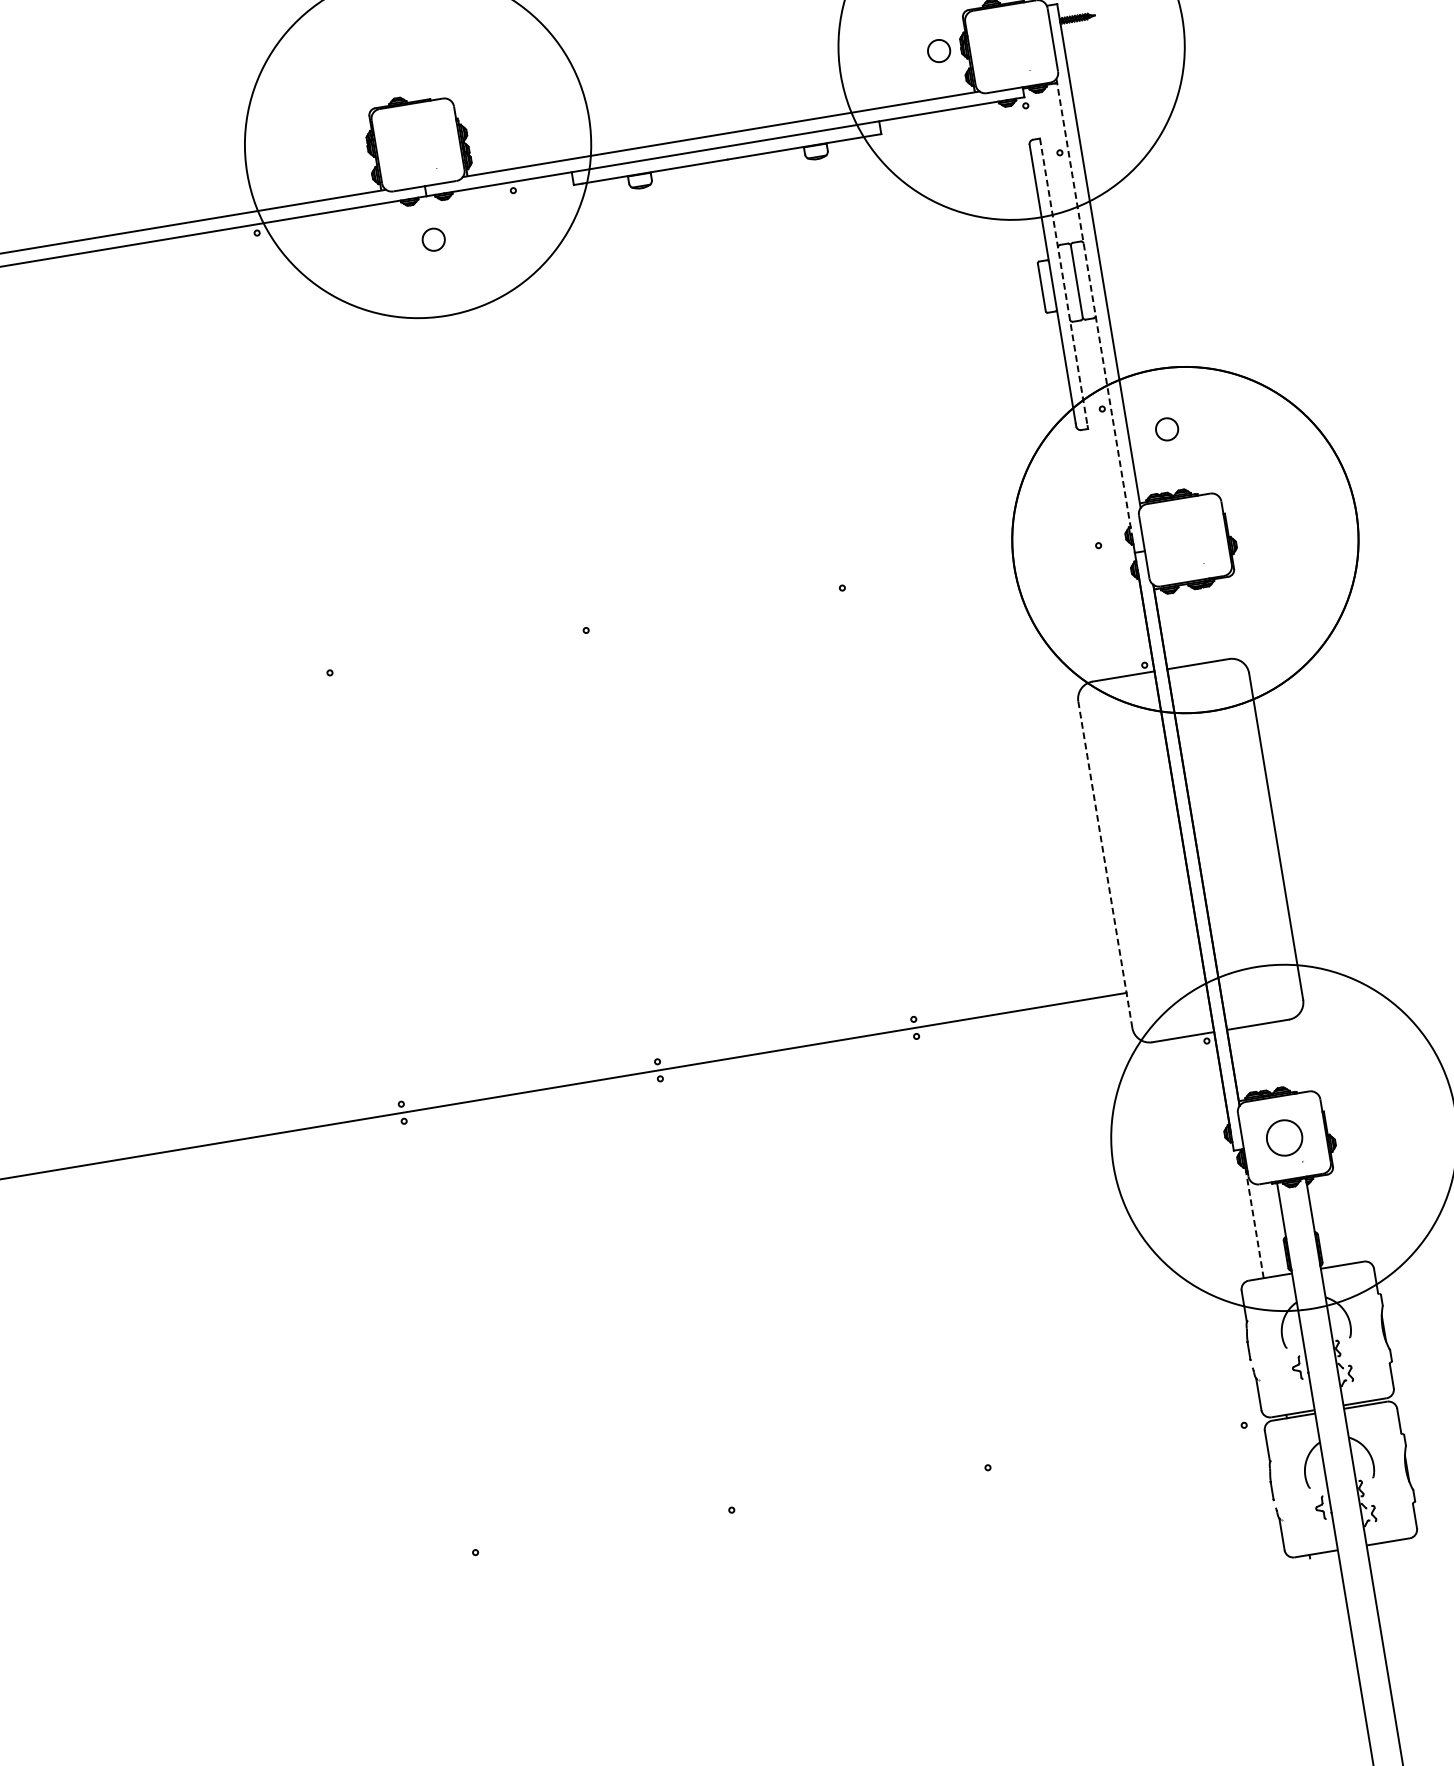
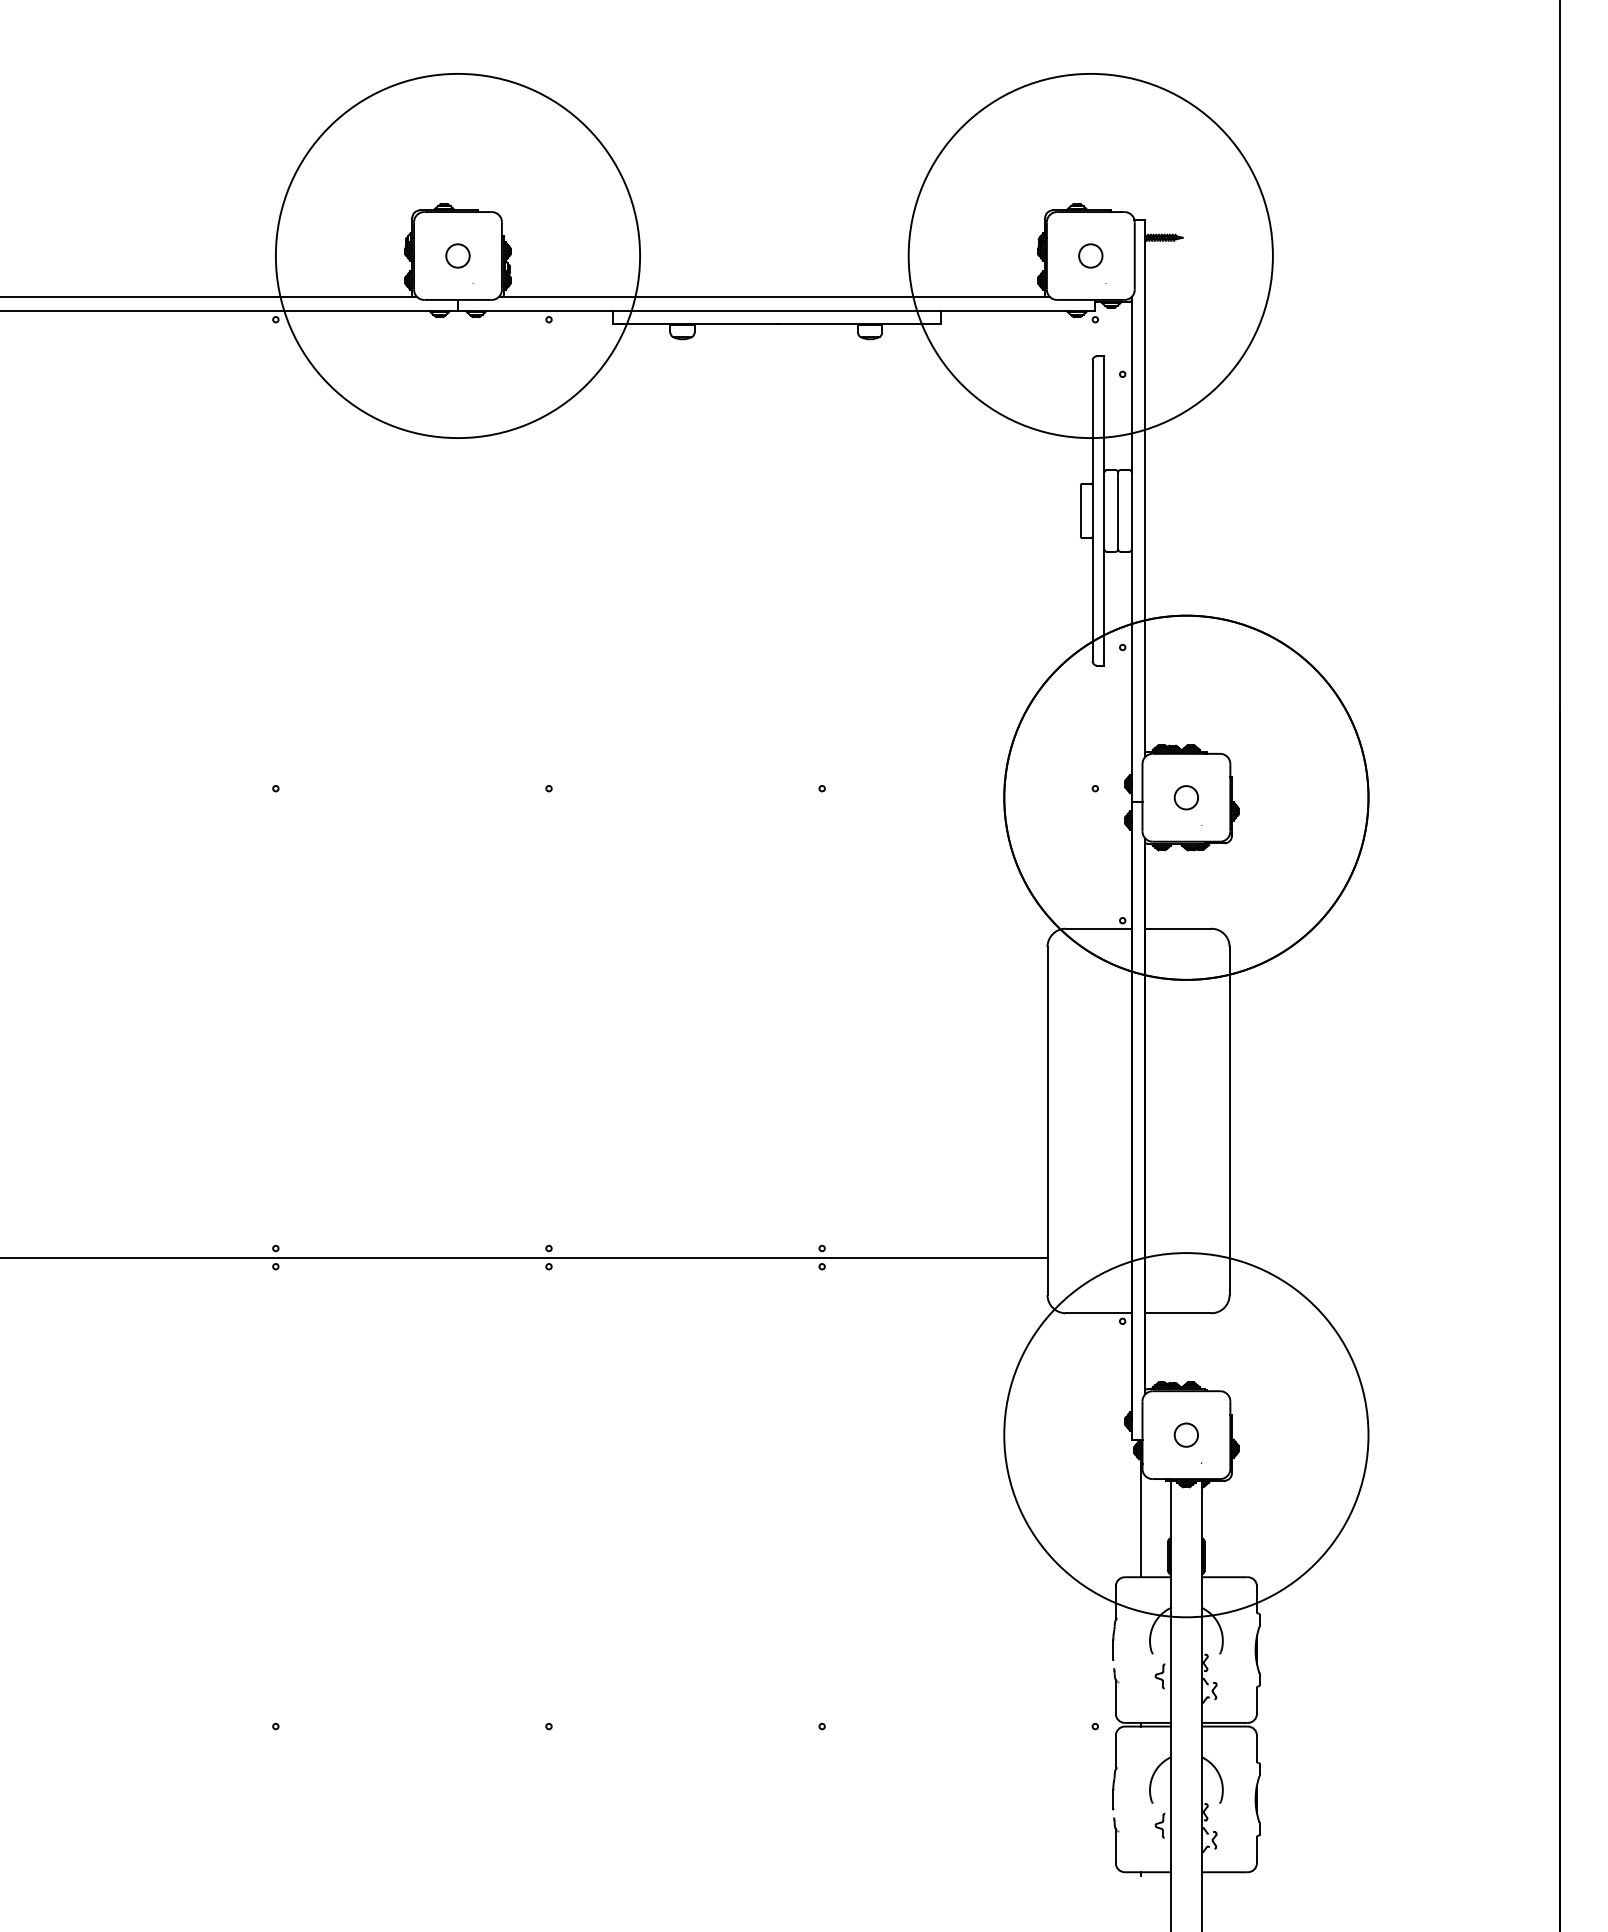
circle: (938, 50) -> (1090, 255), moved
circle: (433, 239) -> (457, 255), moved
line: (1063, 282) -> (1104, 509), dashed -> solid
line: (1093, 307) -> (1131, 540), dashed -> solid
circle: (1166, 429) -> (1185, 797), moved
line: (1105, 865) -> (1047, 1121), dashed -> solid
circle: (1283, 1137) -> (1185, 1434), size x0.62
line: (1254, 1225) -> (1140, 1520), dashed -> solid

